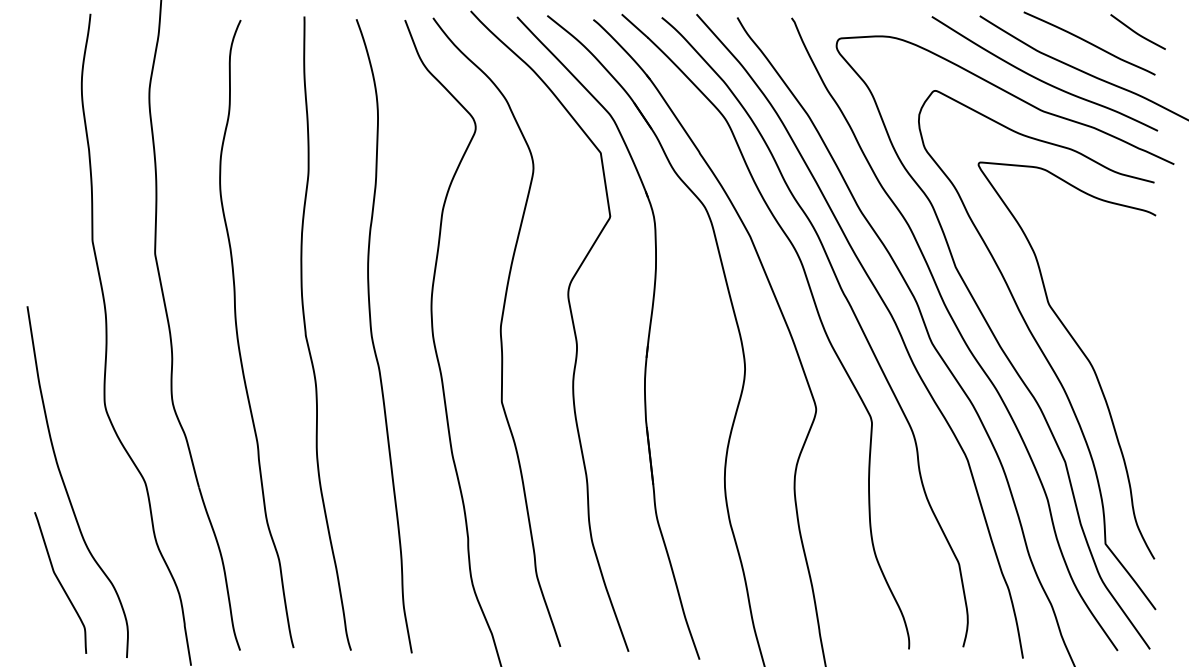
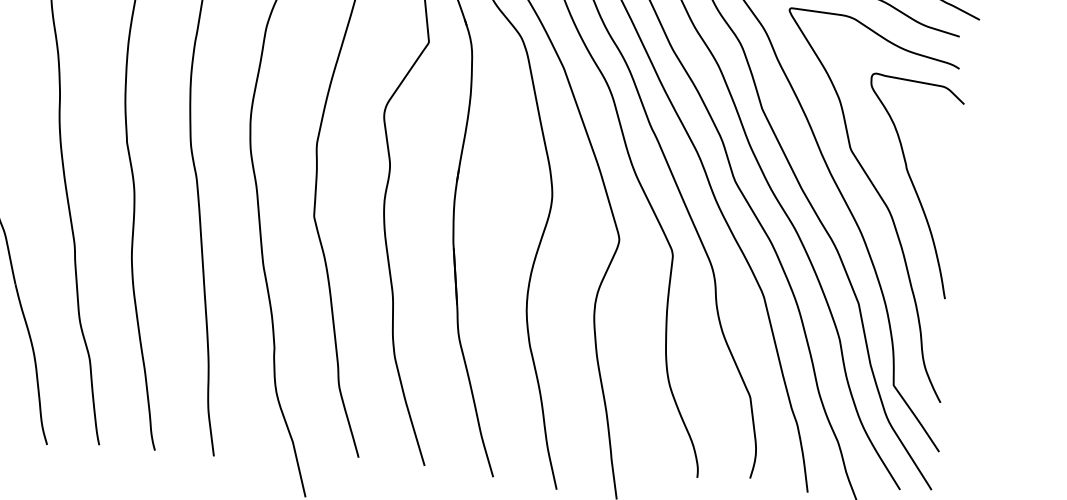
curve: (1114, 338) -> (912, 186), added

